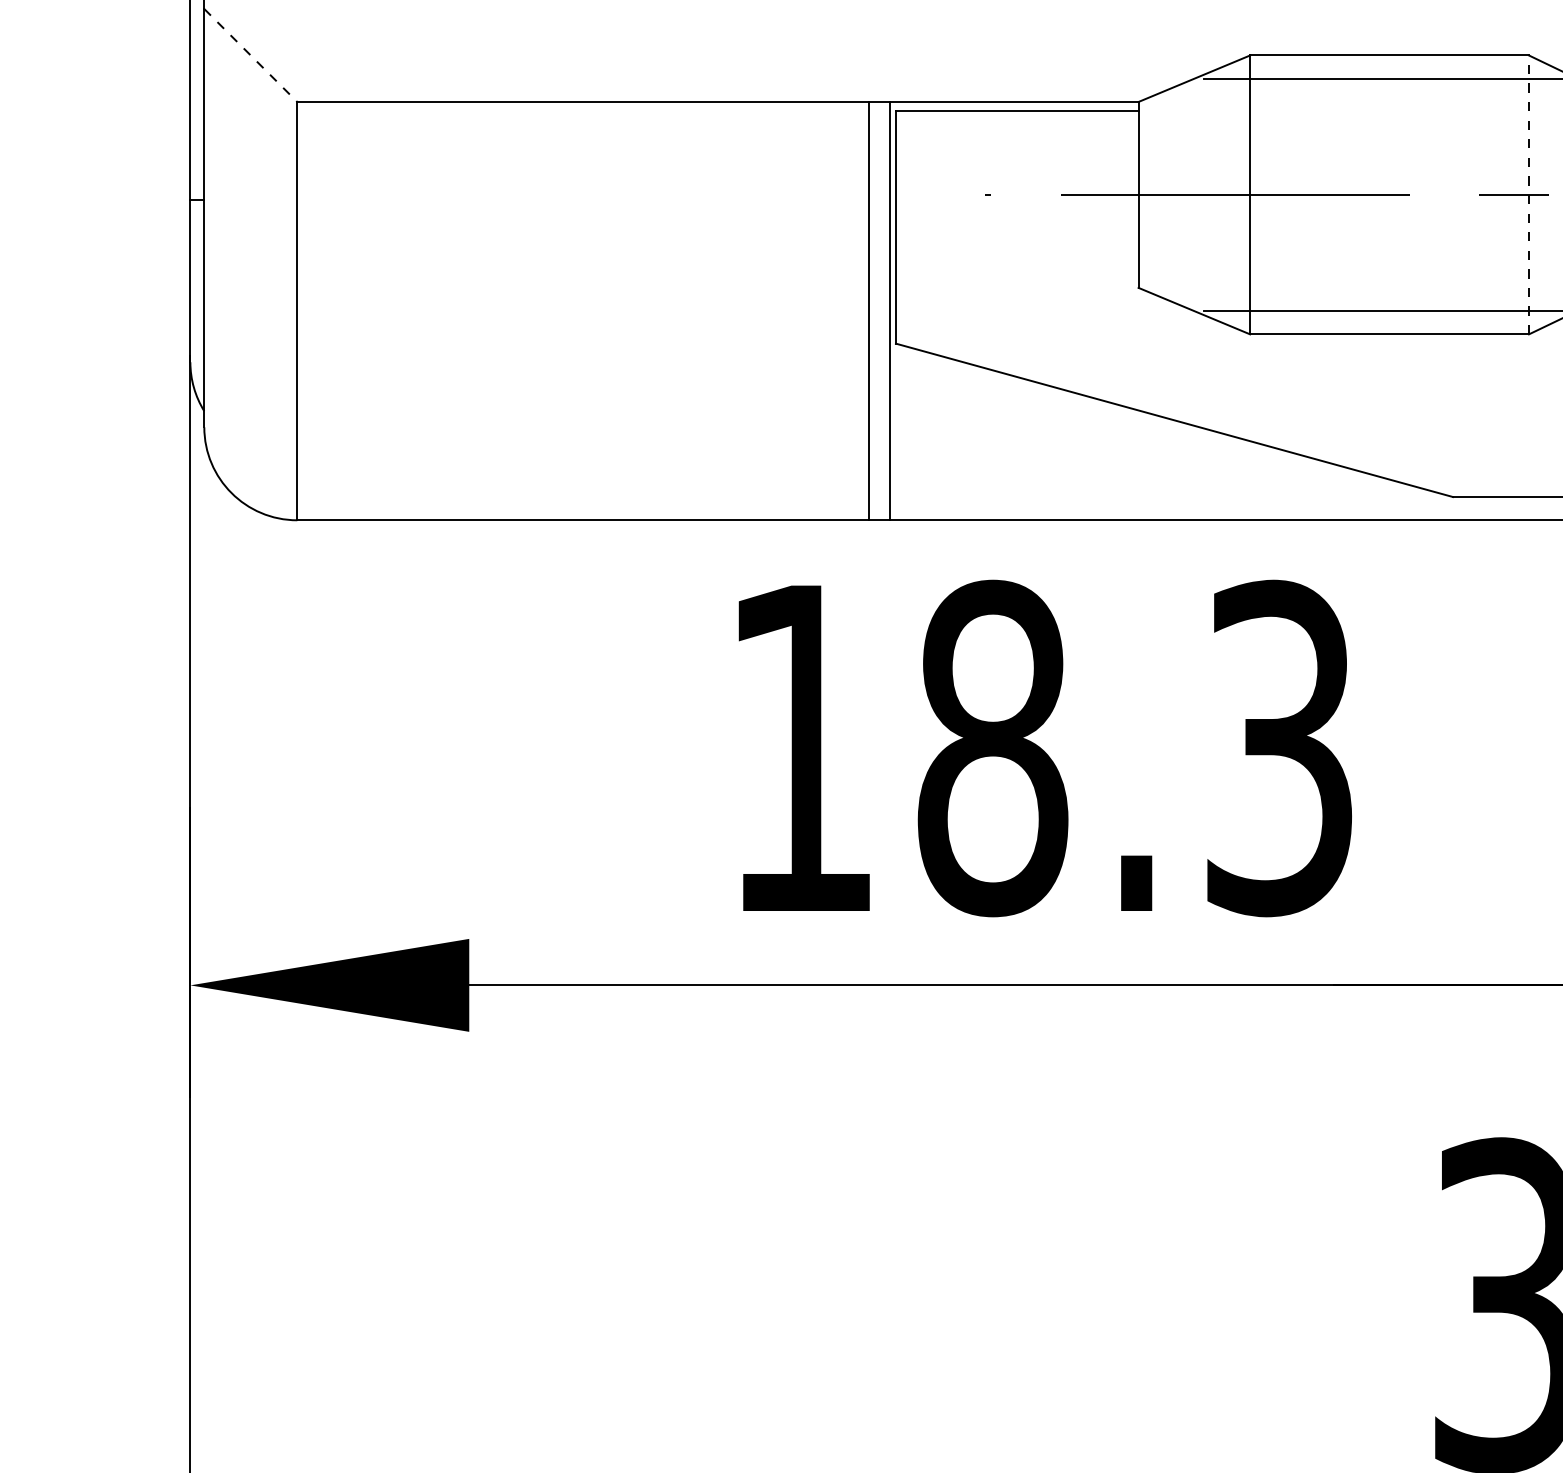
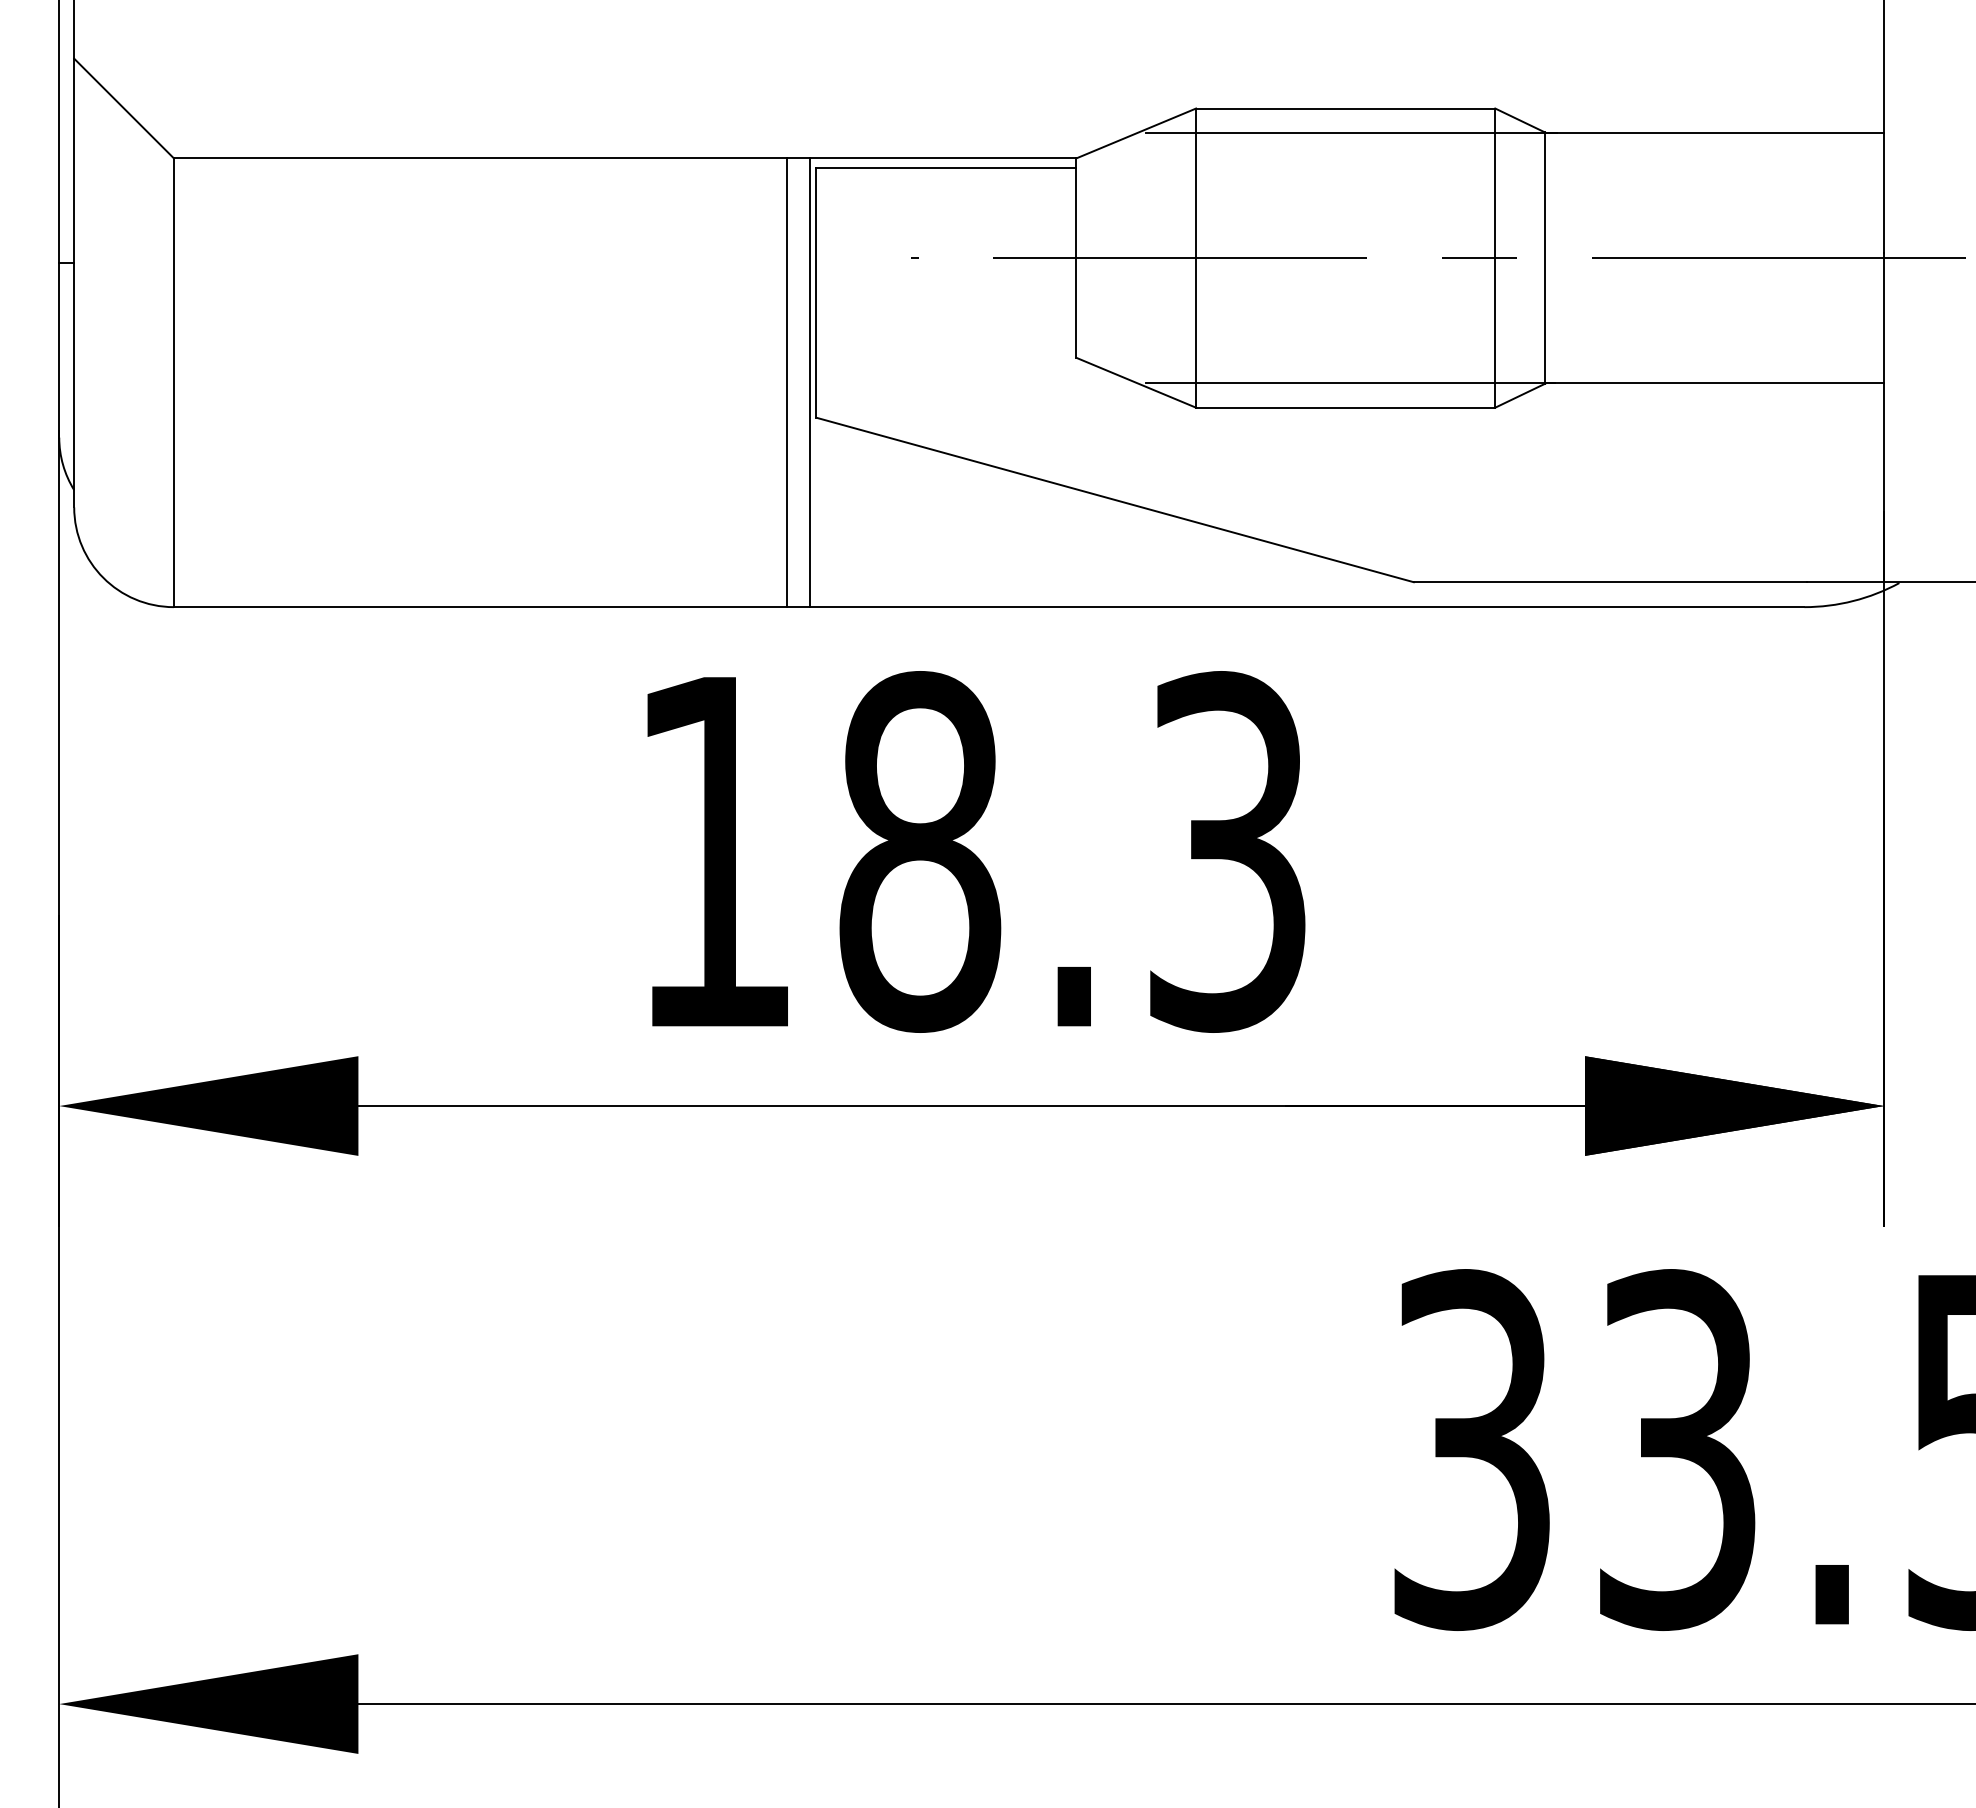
line: (251, 55) -> (124, 108), dashed -> solid
line: (1529, 195) -> (1495, 258), dashed -> solid

